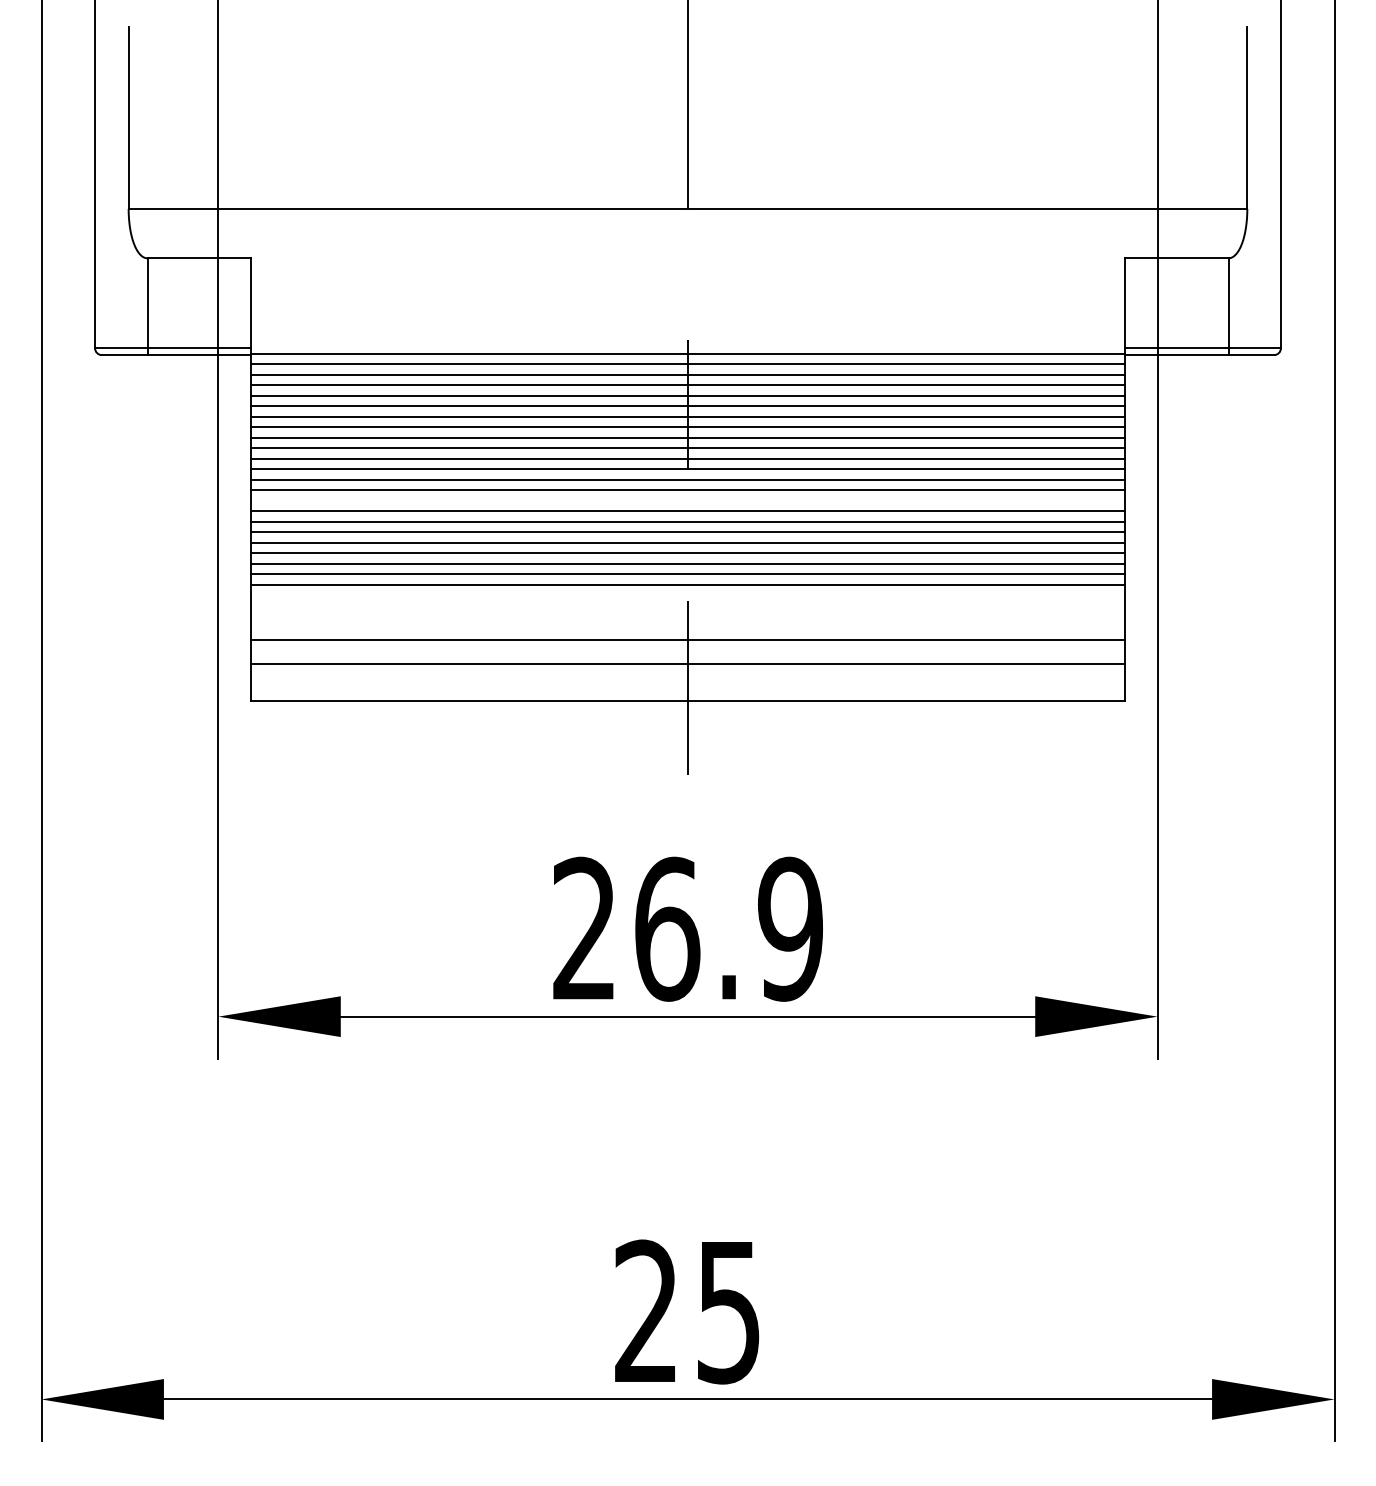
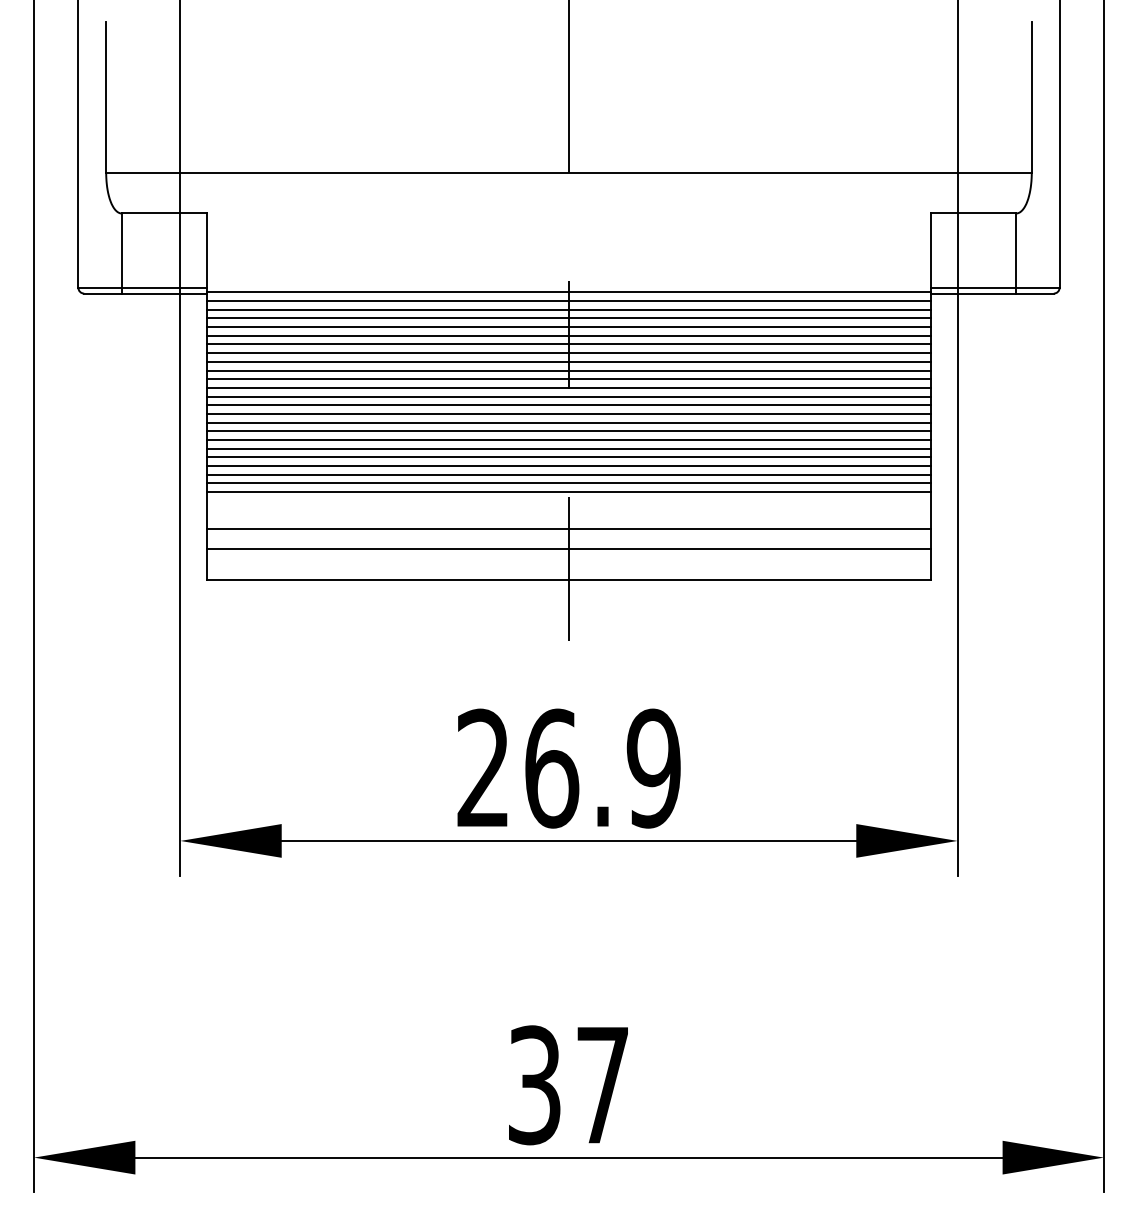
line: (687, 500) -> (568, 413), added
line: (687, 595) -> (568, 492), added
text: (687, 1311) -> (568, 1084), 25 -> 37

